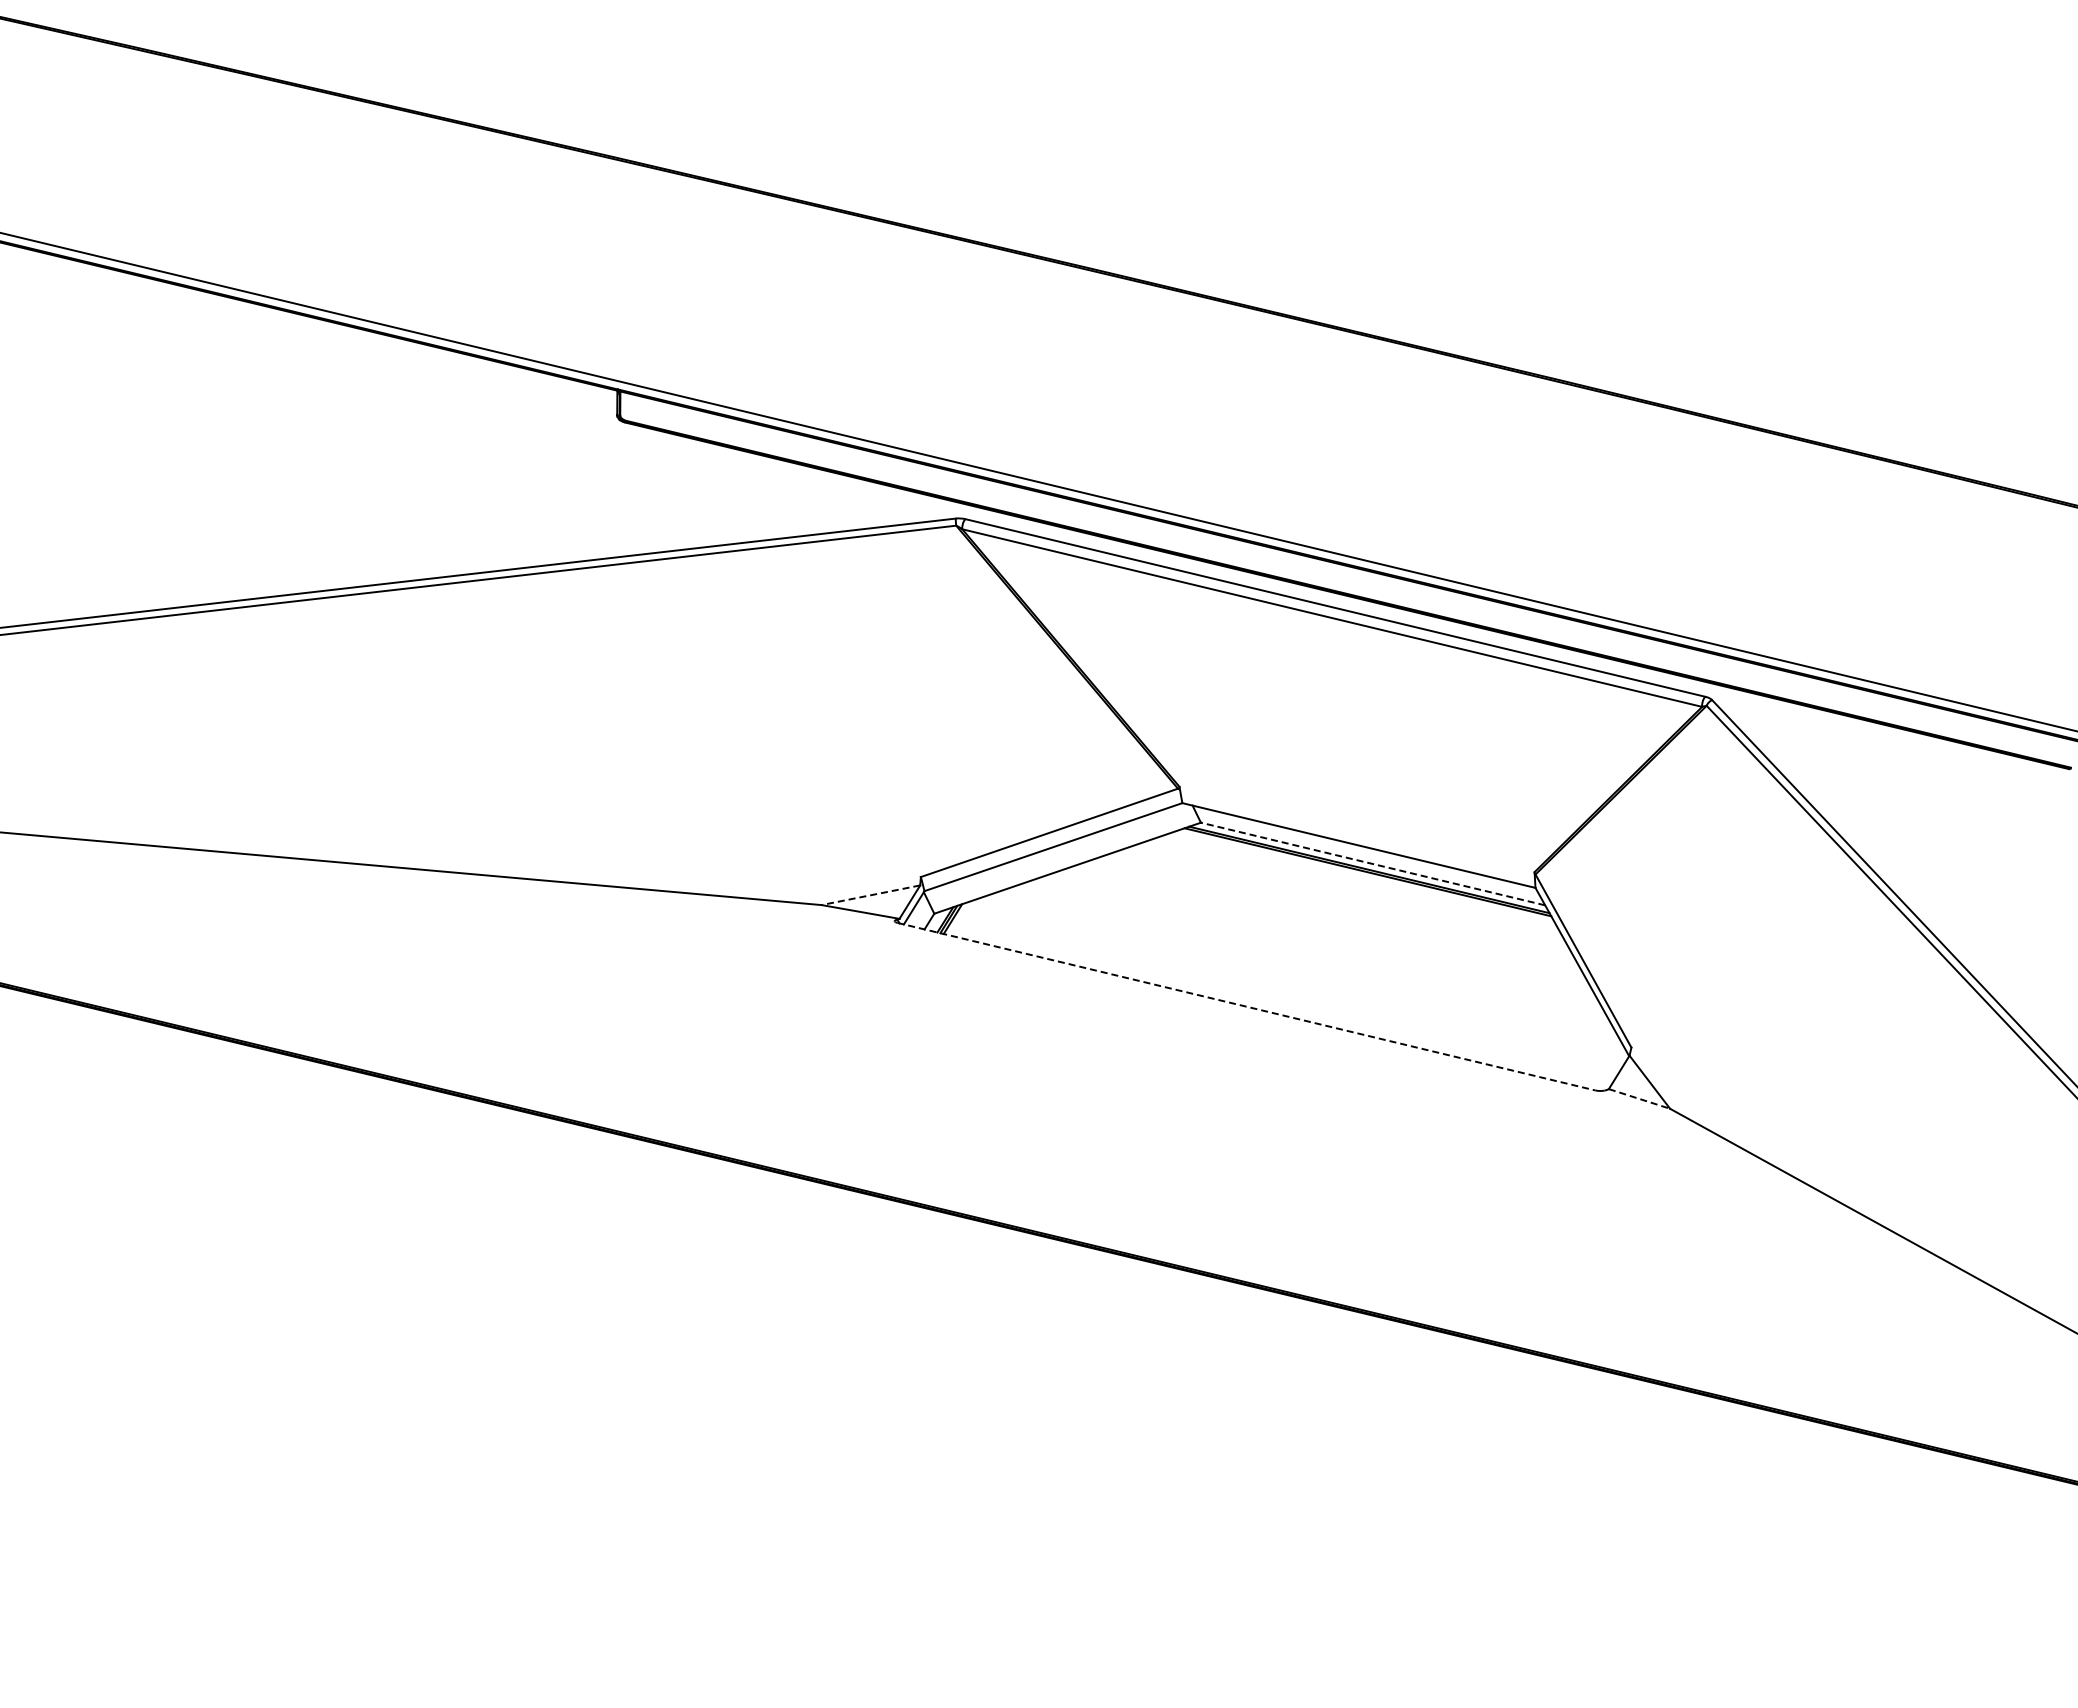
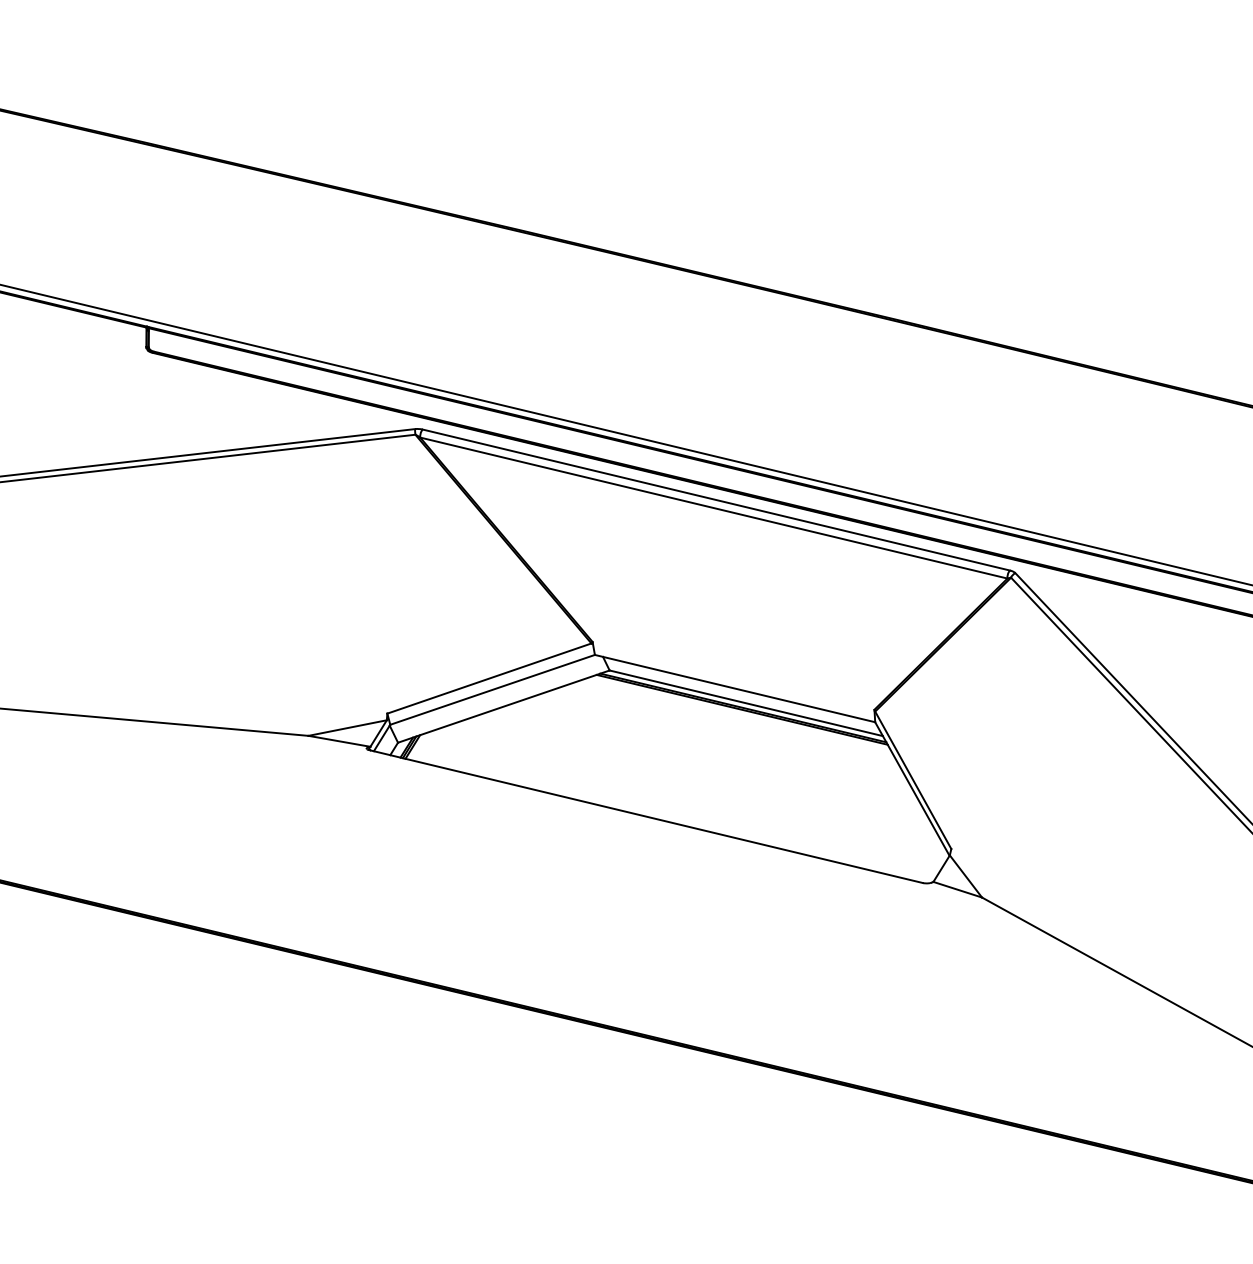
line: (1372, 863) -> (745, 702), dashed -> solid
line: (870, 895) -> (347, 728), dashed -> solid
line: (1246, 1006) -> (645, 816), dashed -> solid
line: (1639, 1099) -> (957, 890), dashed -> solid

